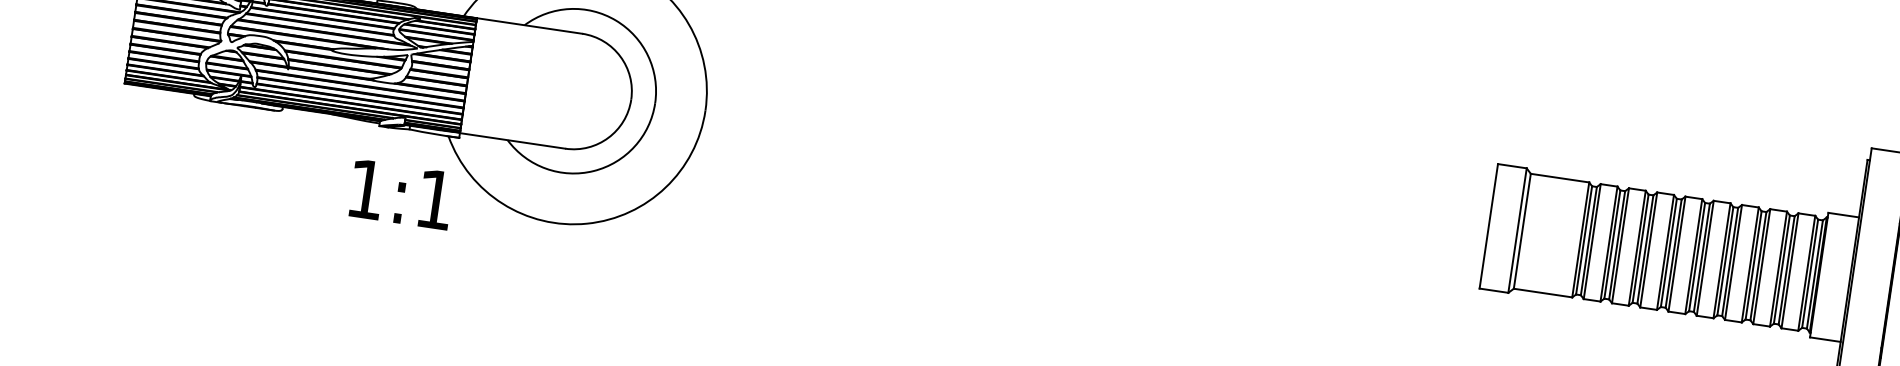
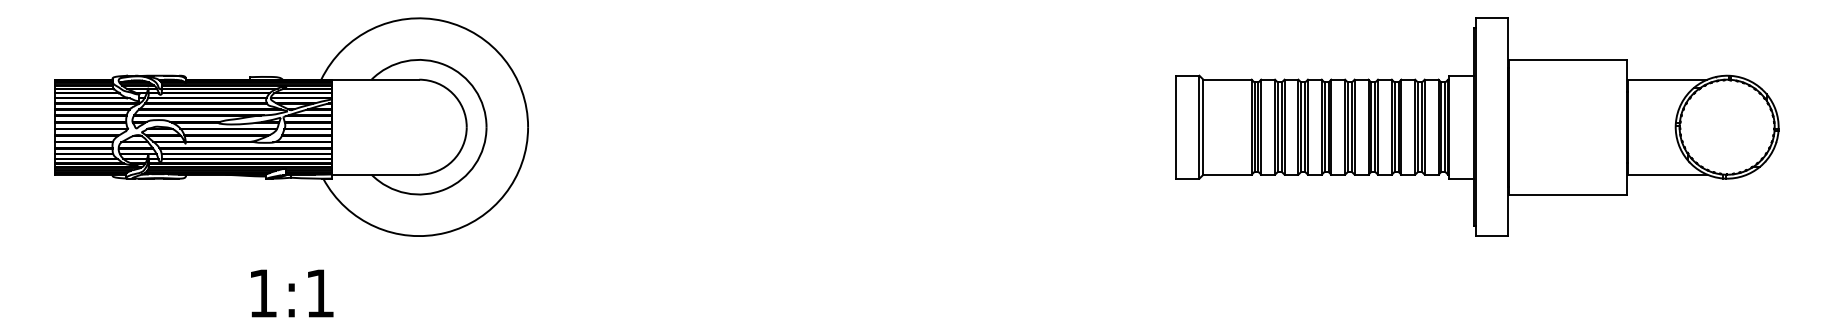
text: (401, 194) -> (292, 293), moved

